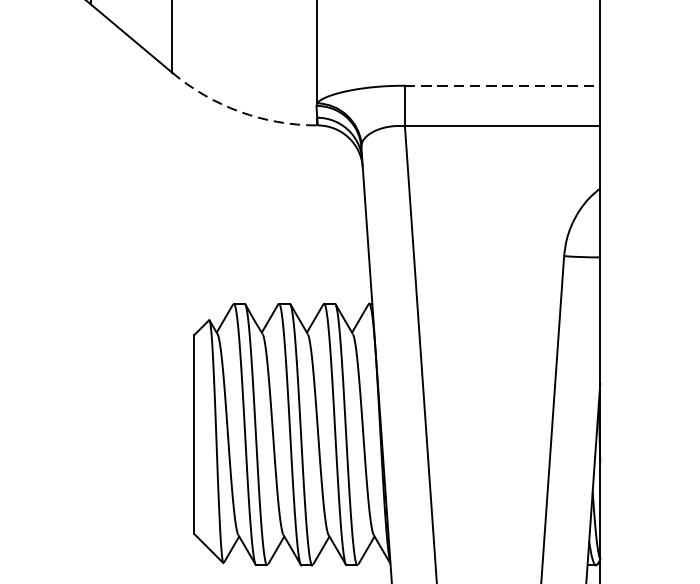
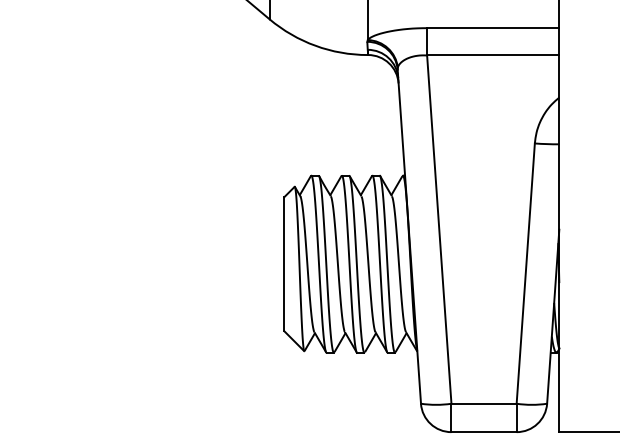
line: (503, 86) -> (493, 28), dashed -> solid
arc: (239, 111) -> (315, 45), dashed -> solid

